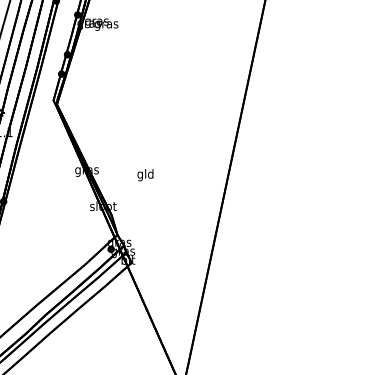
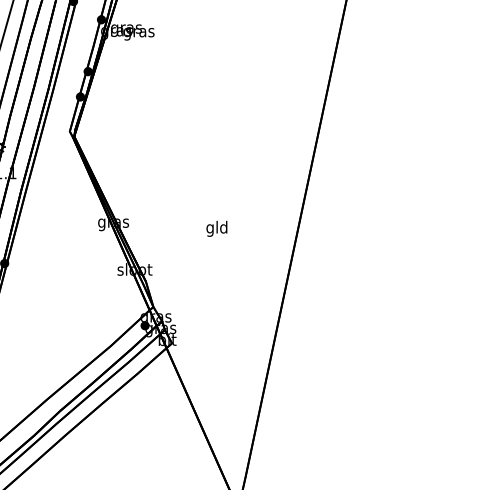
text: (145, 174) -> (216, 228), moved

